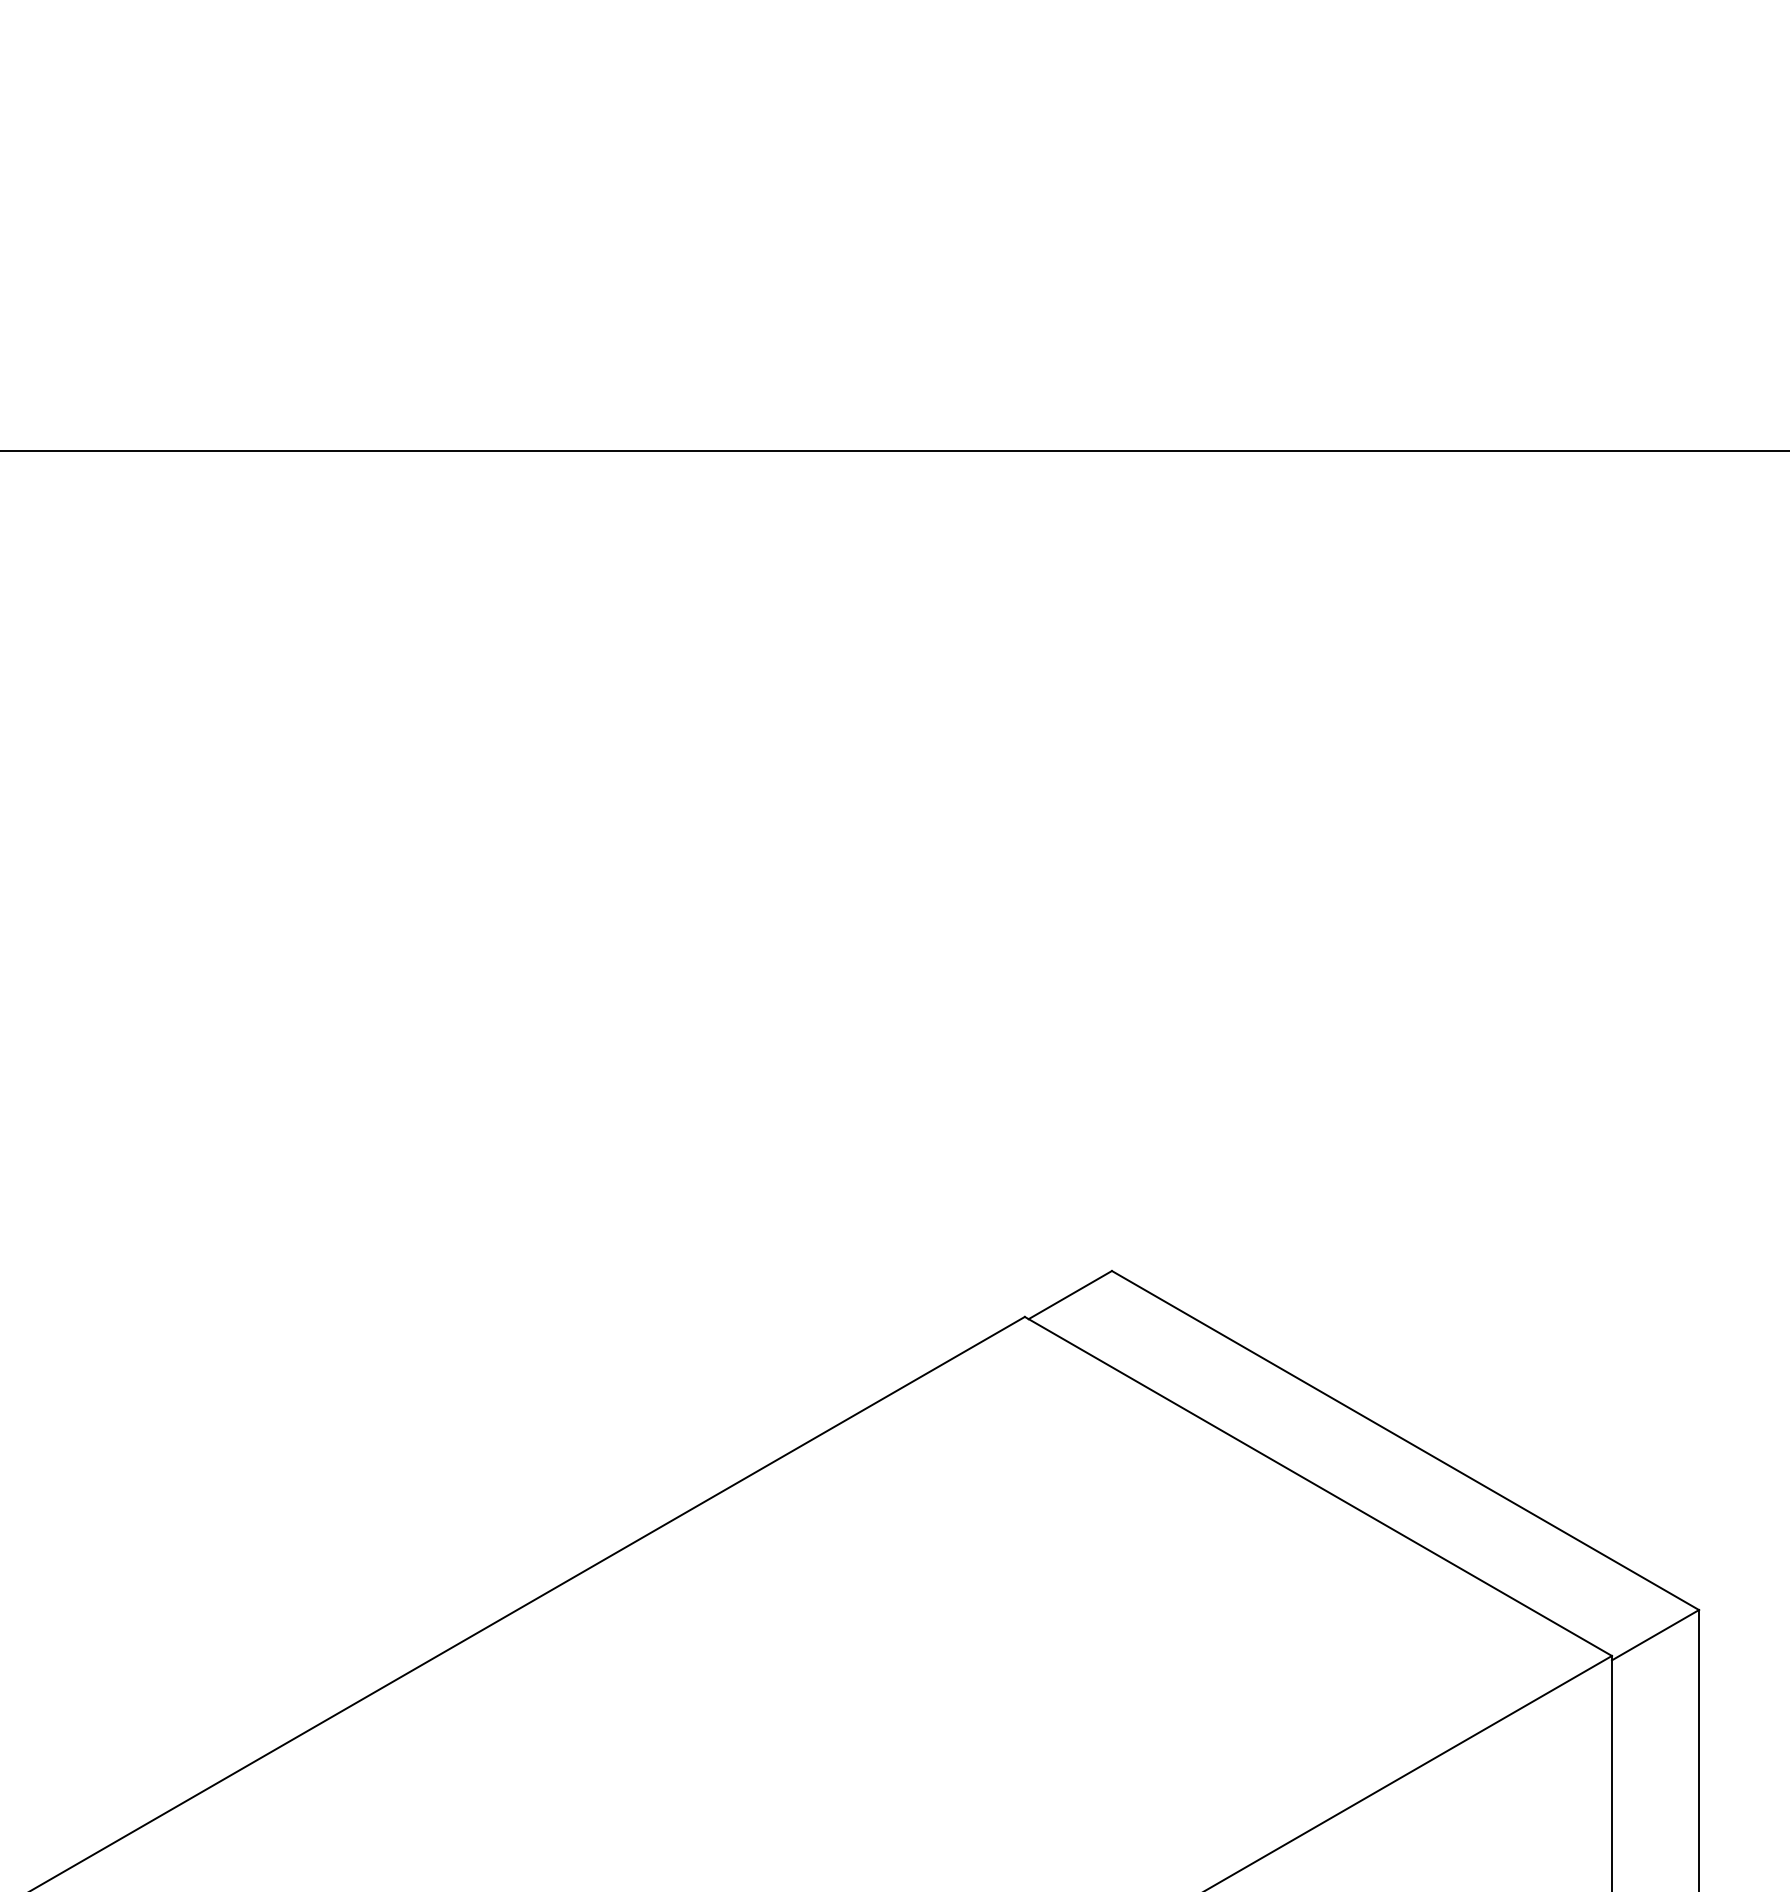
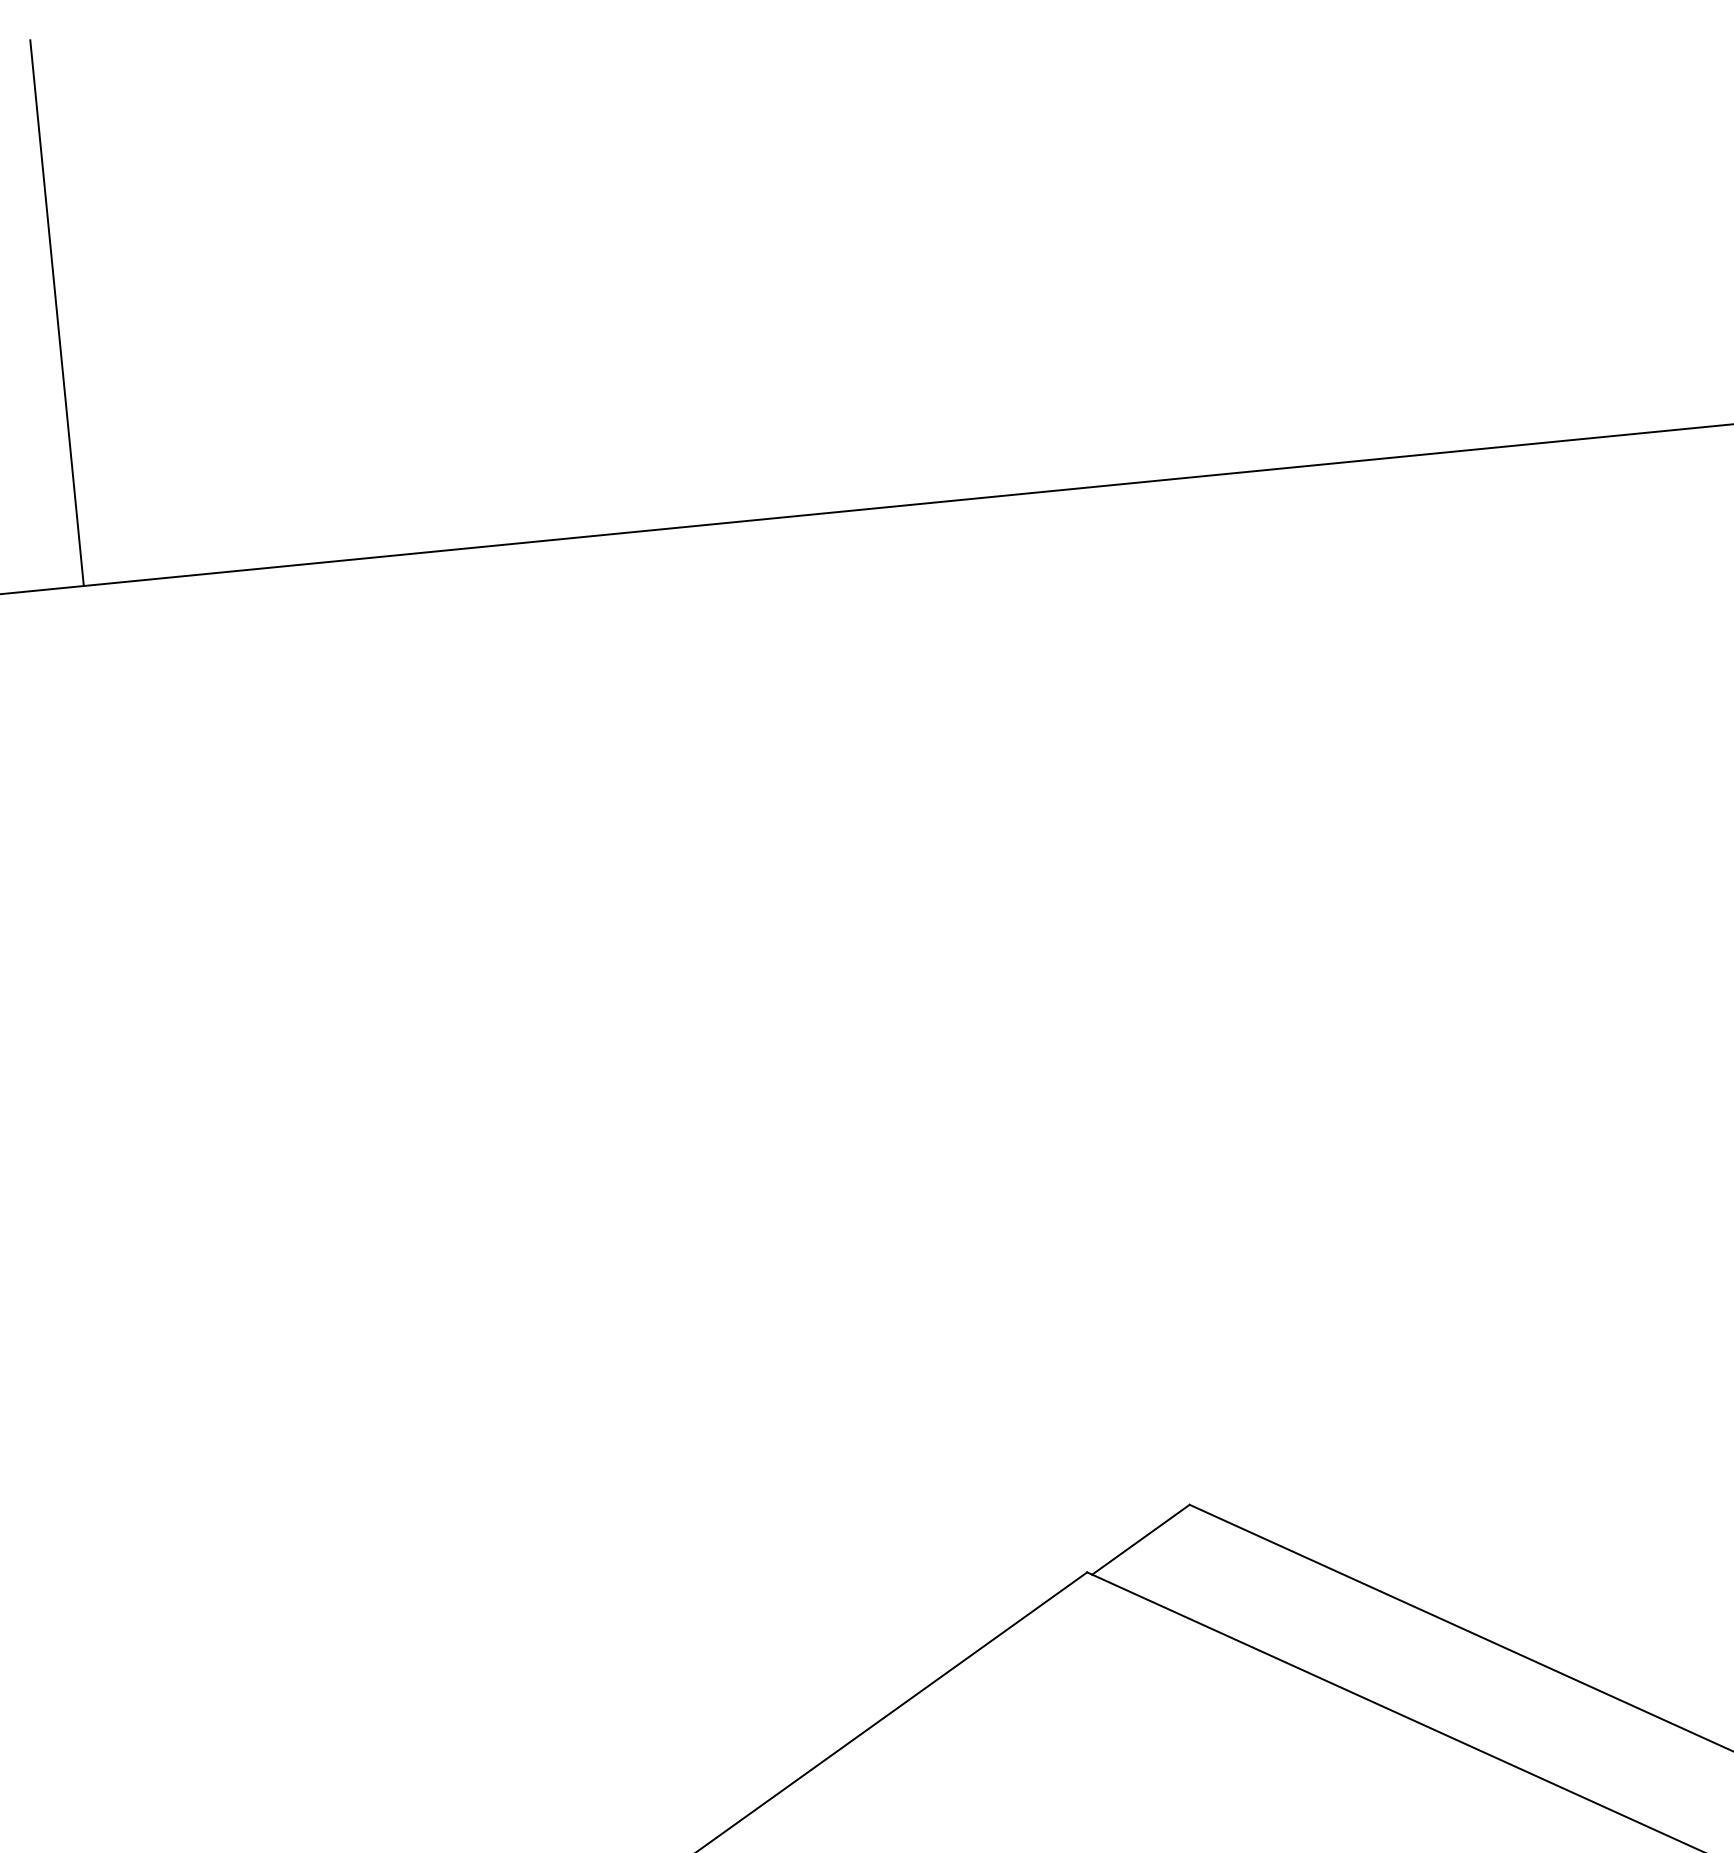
line: (301, 230) -> (57, 312), added

